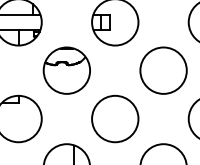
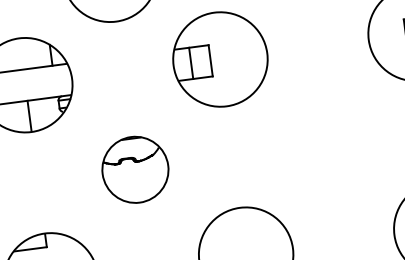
part: (66, 70) -> (134, 169), size x0.7
circle: (163, 70) -> (330, 143), removed

